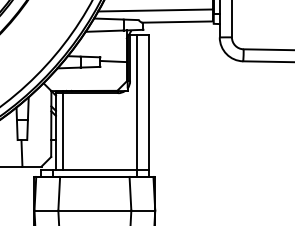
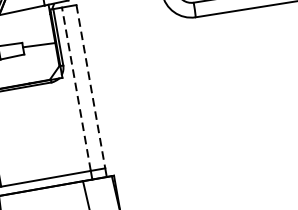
line: (137, 102) -> (76, 89), solid -> dashed
line: (149, 102) -> (91, 87), solid -> dashed

